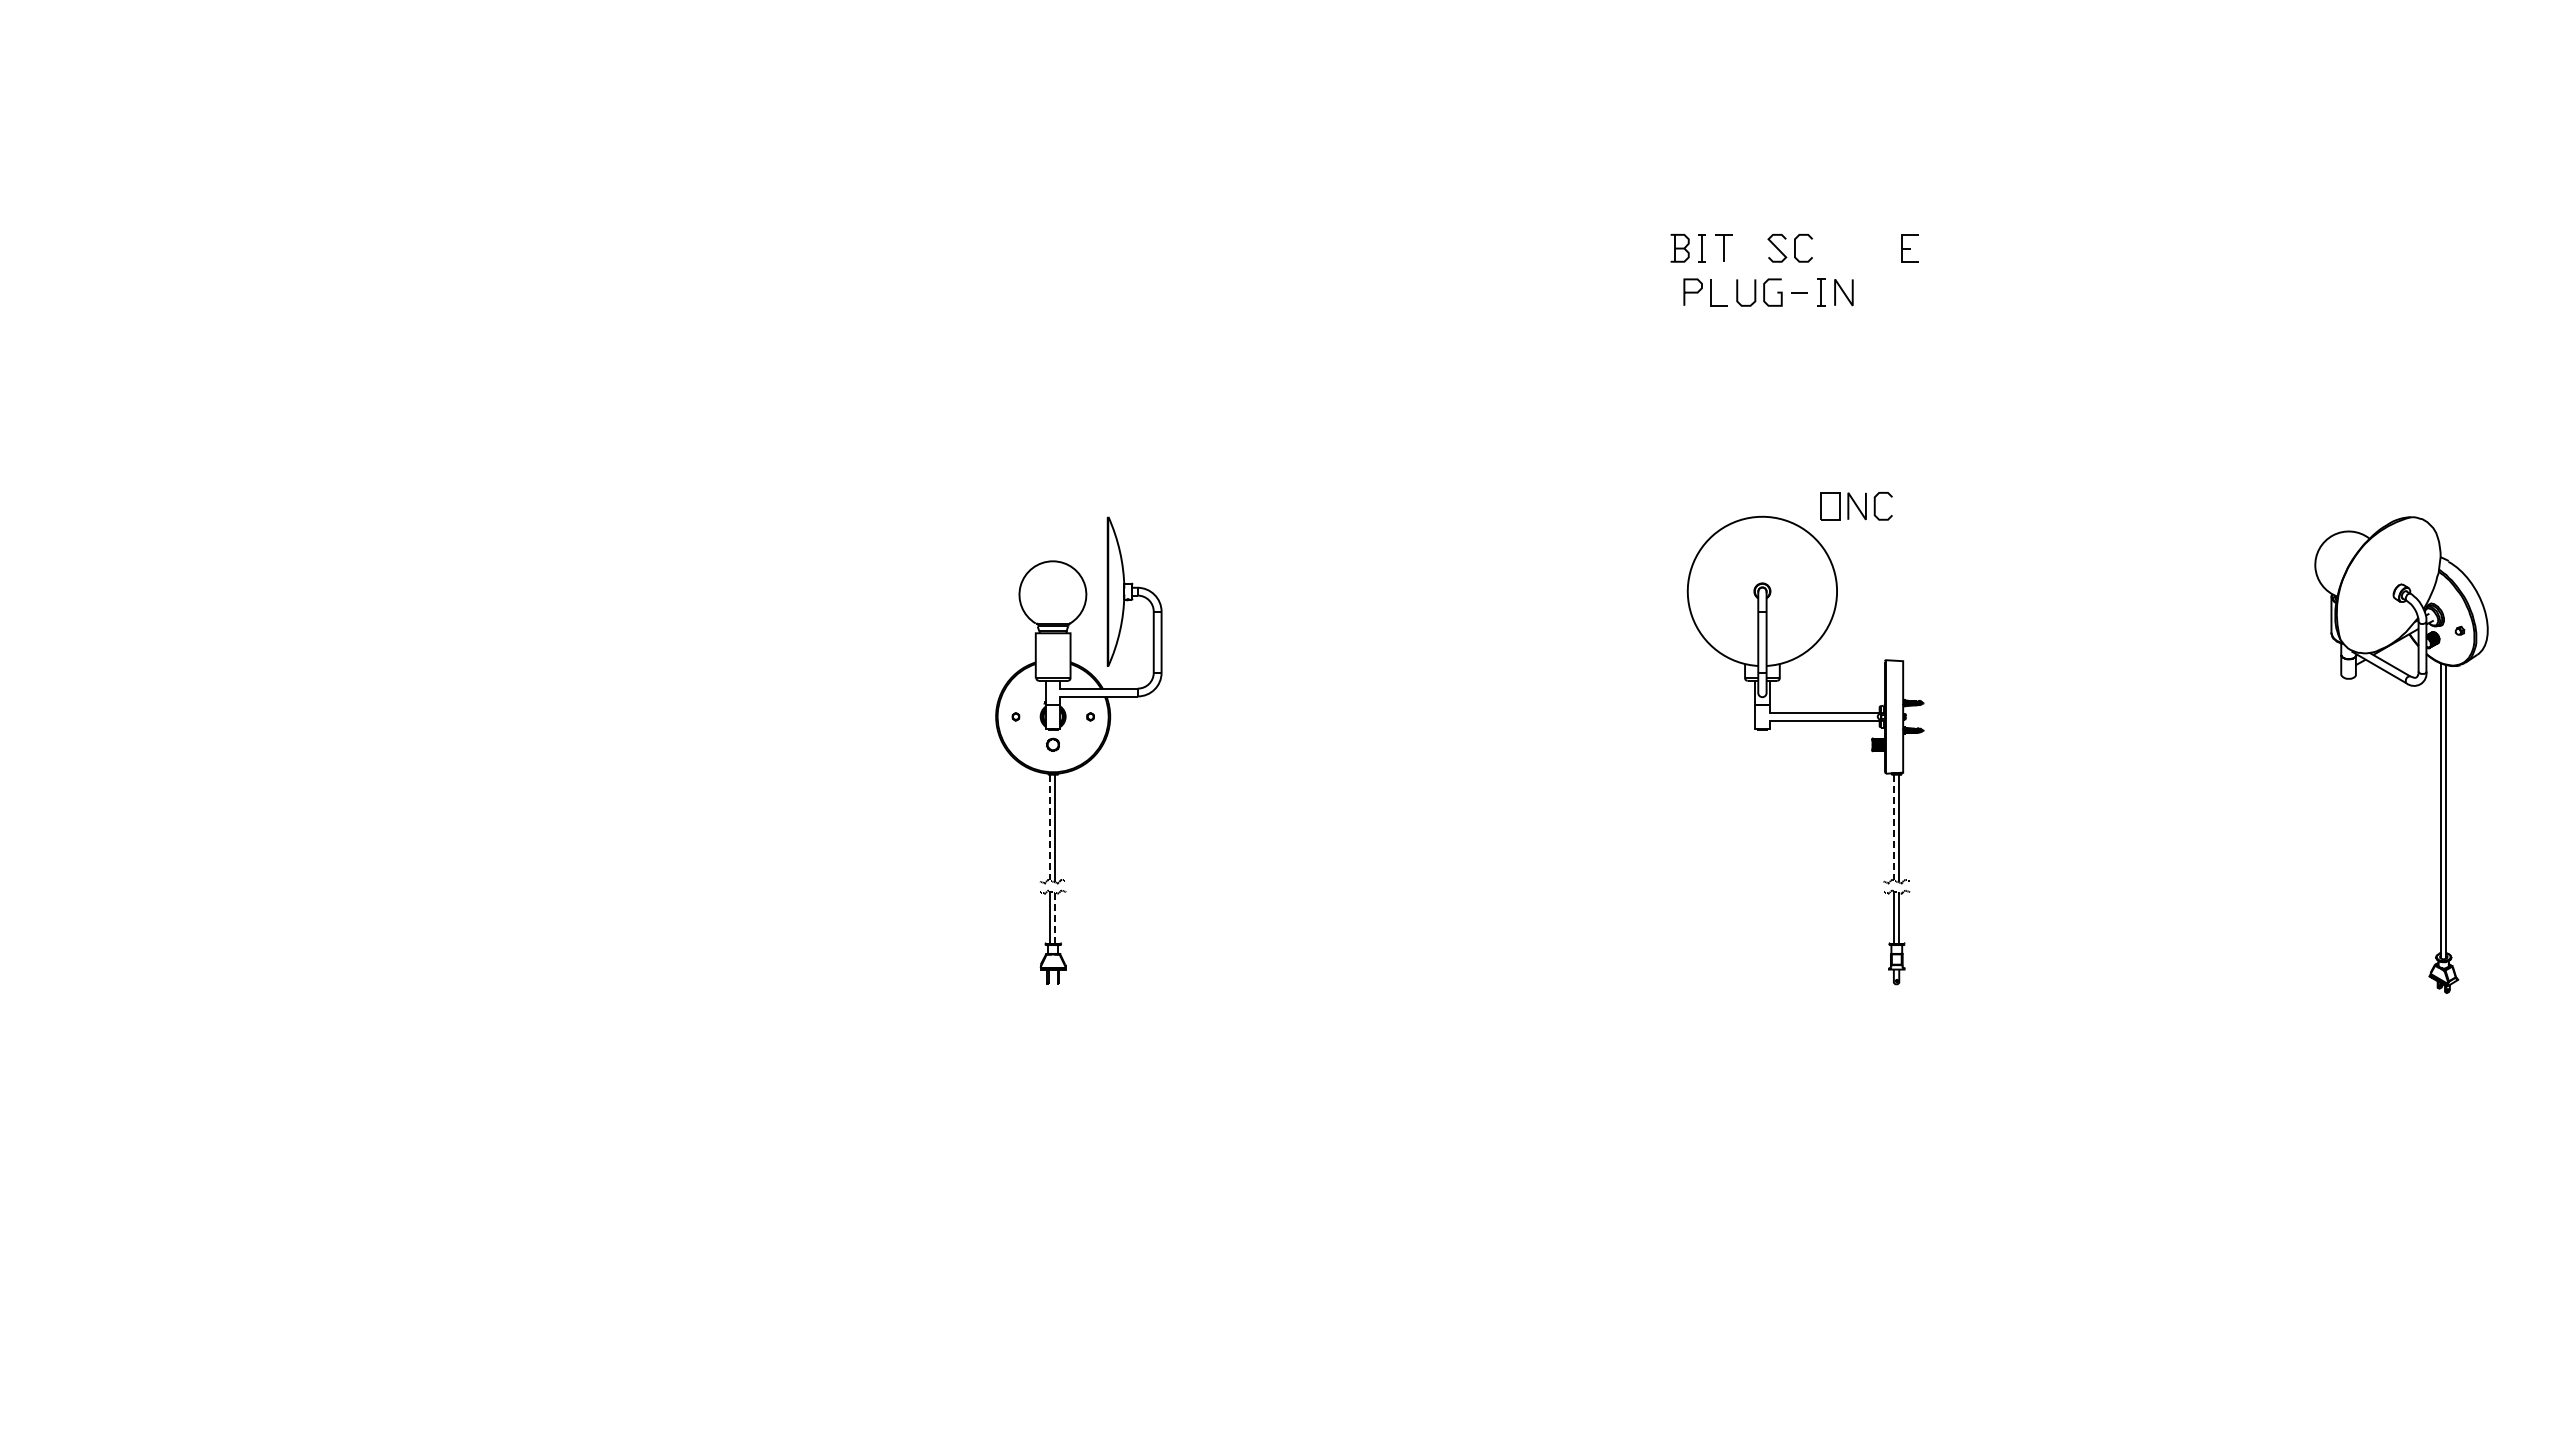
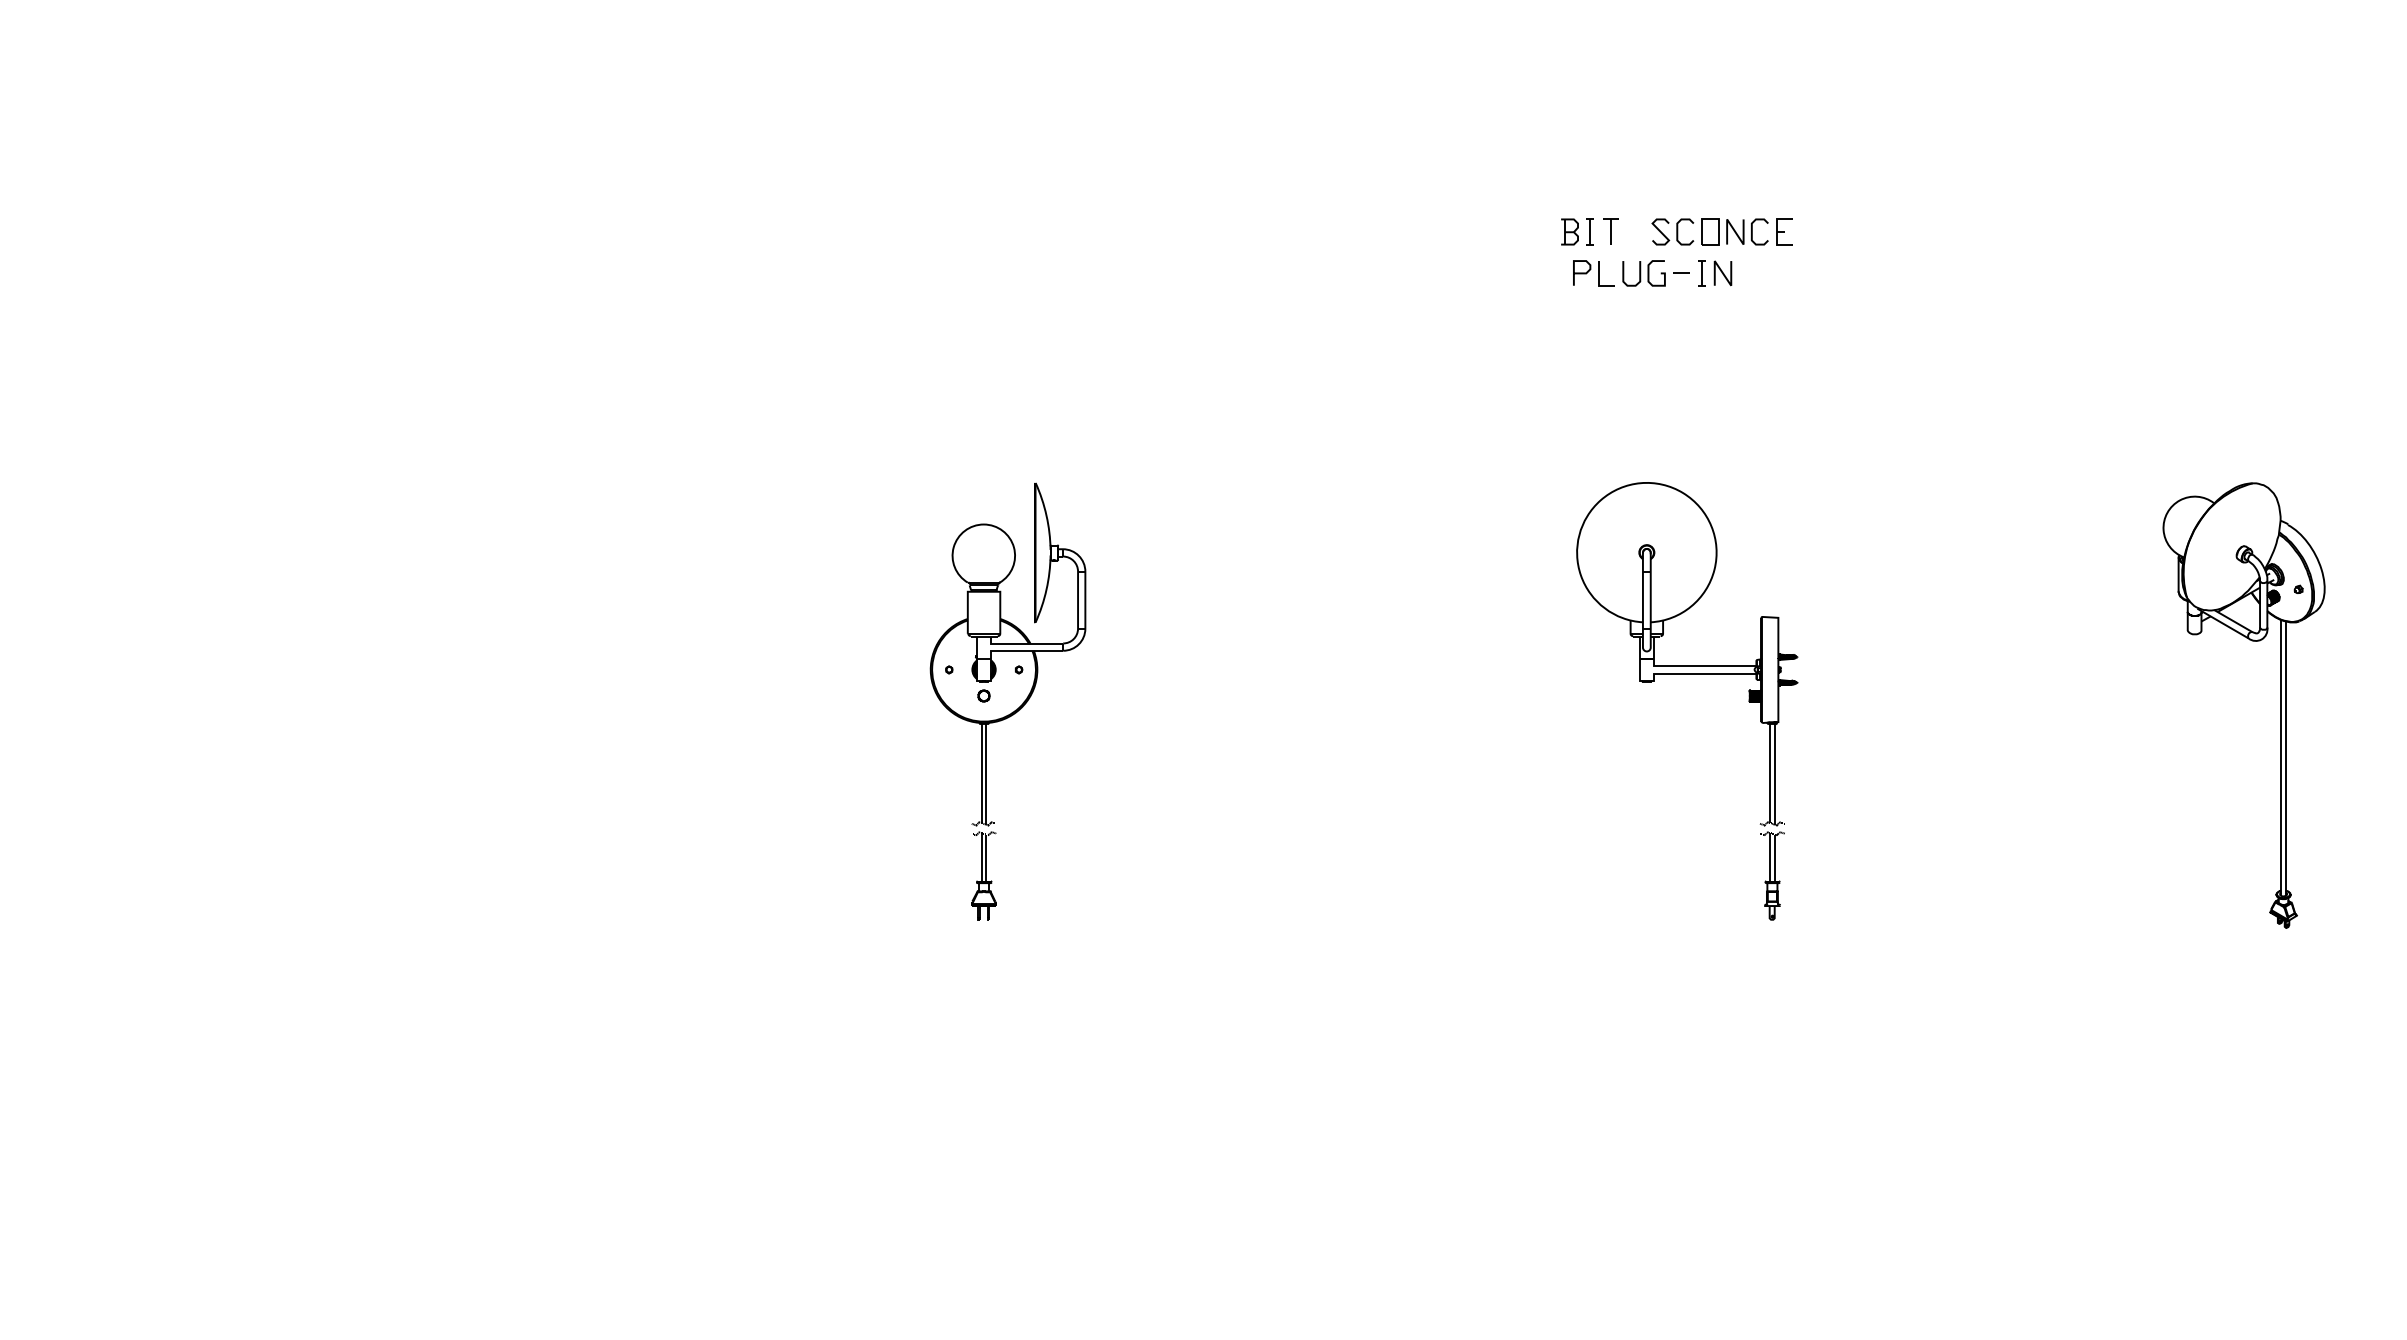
part: (1856, 506) -> (1734, 232), moved
line: (1050, 827) -> (981, 773), dashed -> solid
line: (1894, 827) -> (1770, 773), dashed -> solid
line: (1055, 917) -> (986, 857), dashed -> solid

